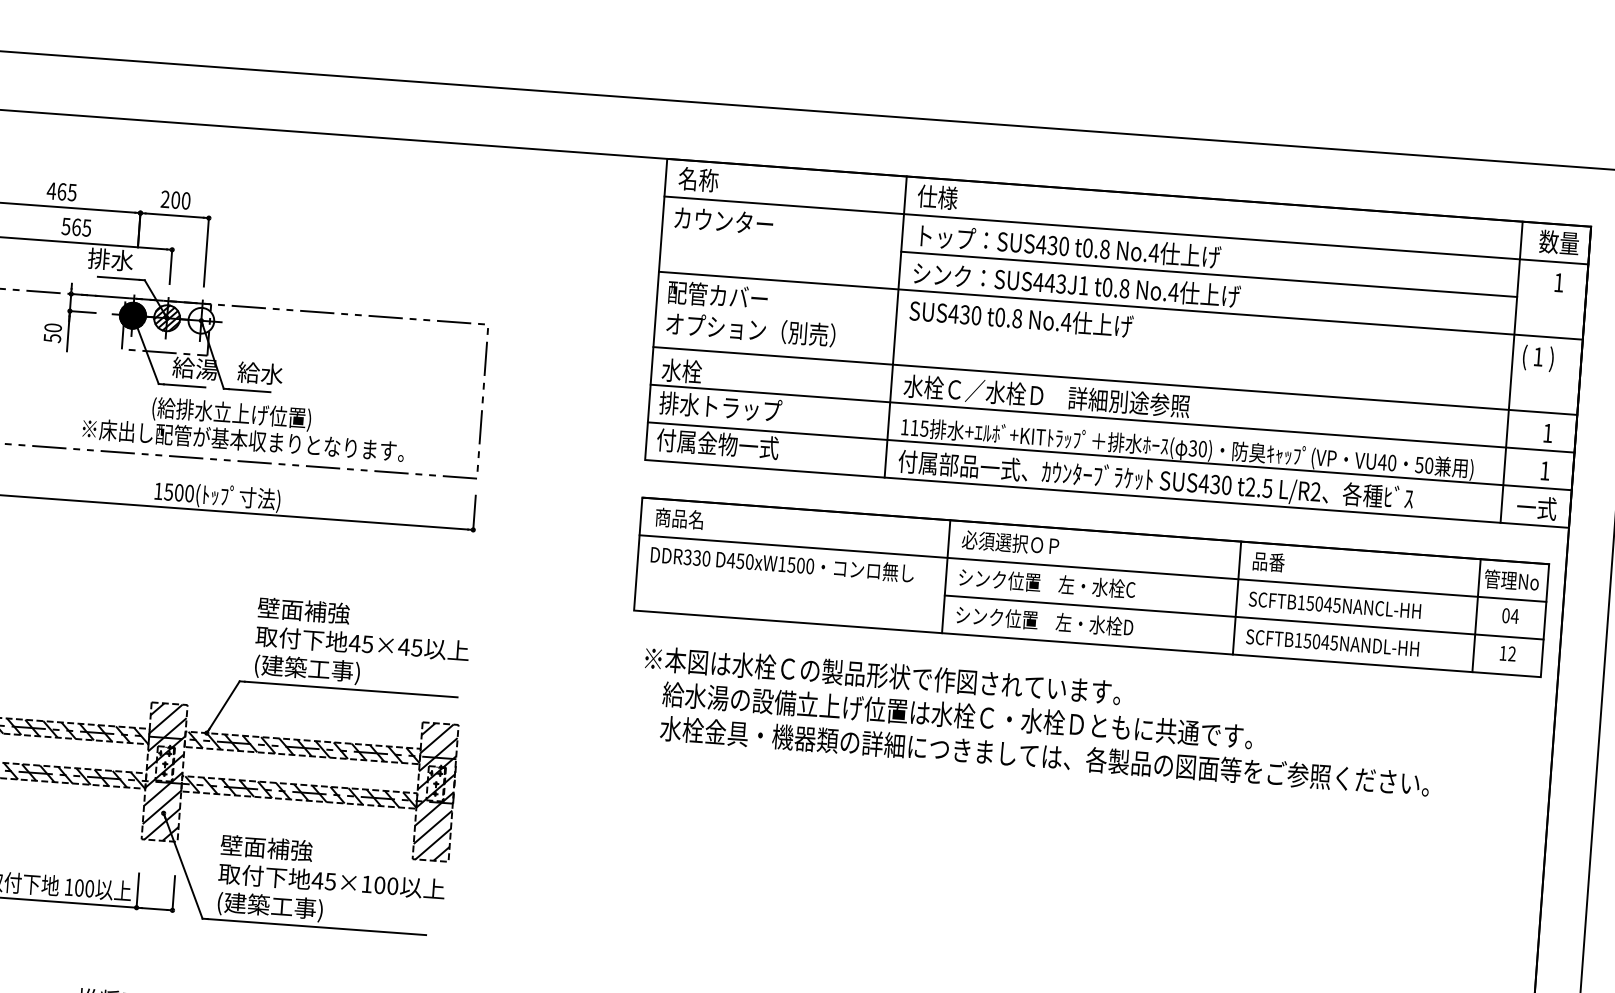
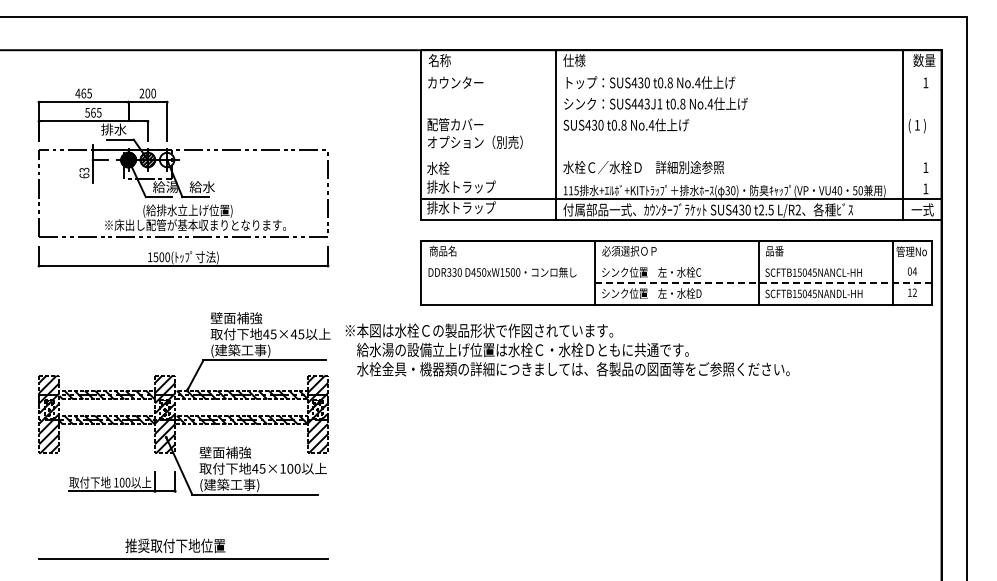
line: (1126, 230) -> (681, 71), removed
line: (1209, 274) -> (729, 92), removed
line: (1121, 305) -> (681, 113), removed
text: (52, 332) -> (84, 172), 50 -> 63
line: (1115, 381) -> (681, 156), removed
line: (1112, 418) -> (681, 177), removed
text: (718, 443) -> (461, 207), 付属金物一式 -> 排水トラップ
line: (1092, 569) -> (676, 262), removed
line: (1244, 617) -> (763, 283), solid -> dashed
text: (1036, 720) -> (567, 349), moved

